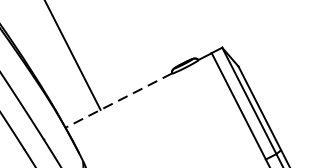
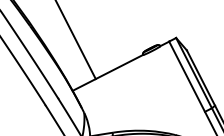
line: (118, 101) -> (107, 73), dashed -> solid

